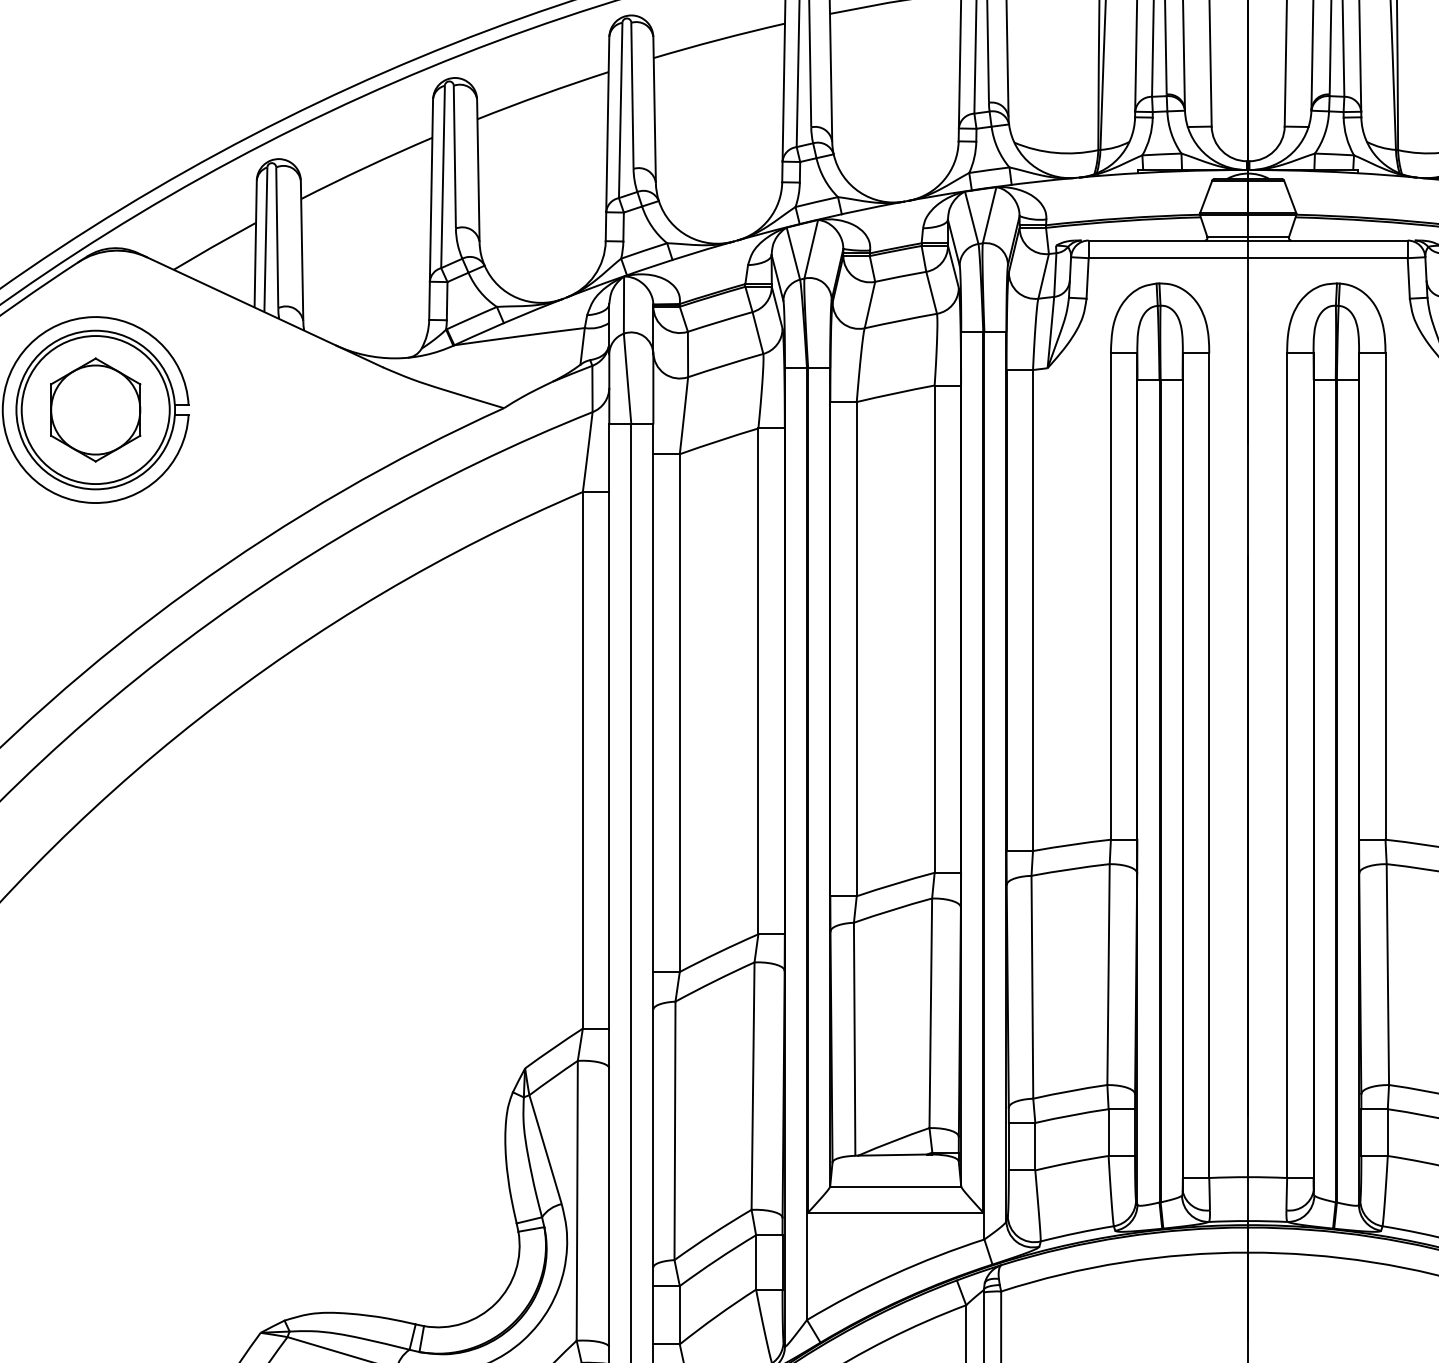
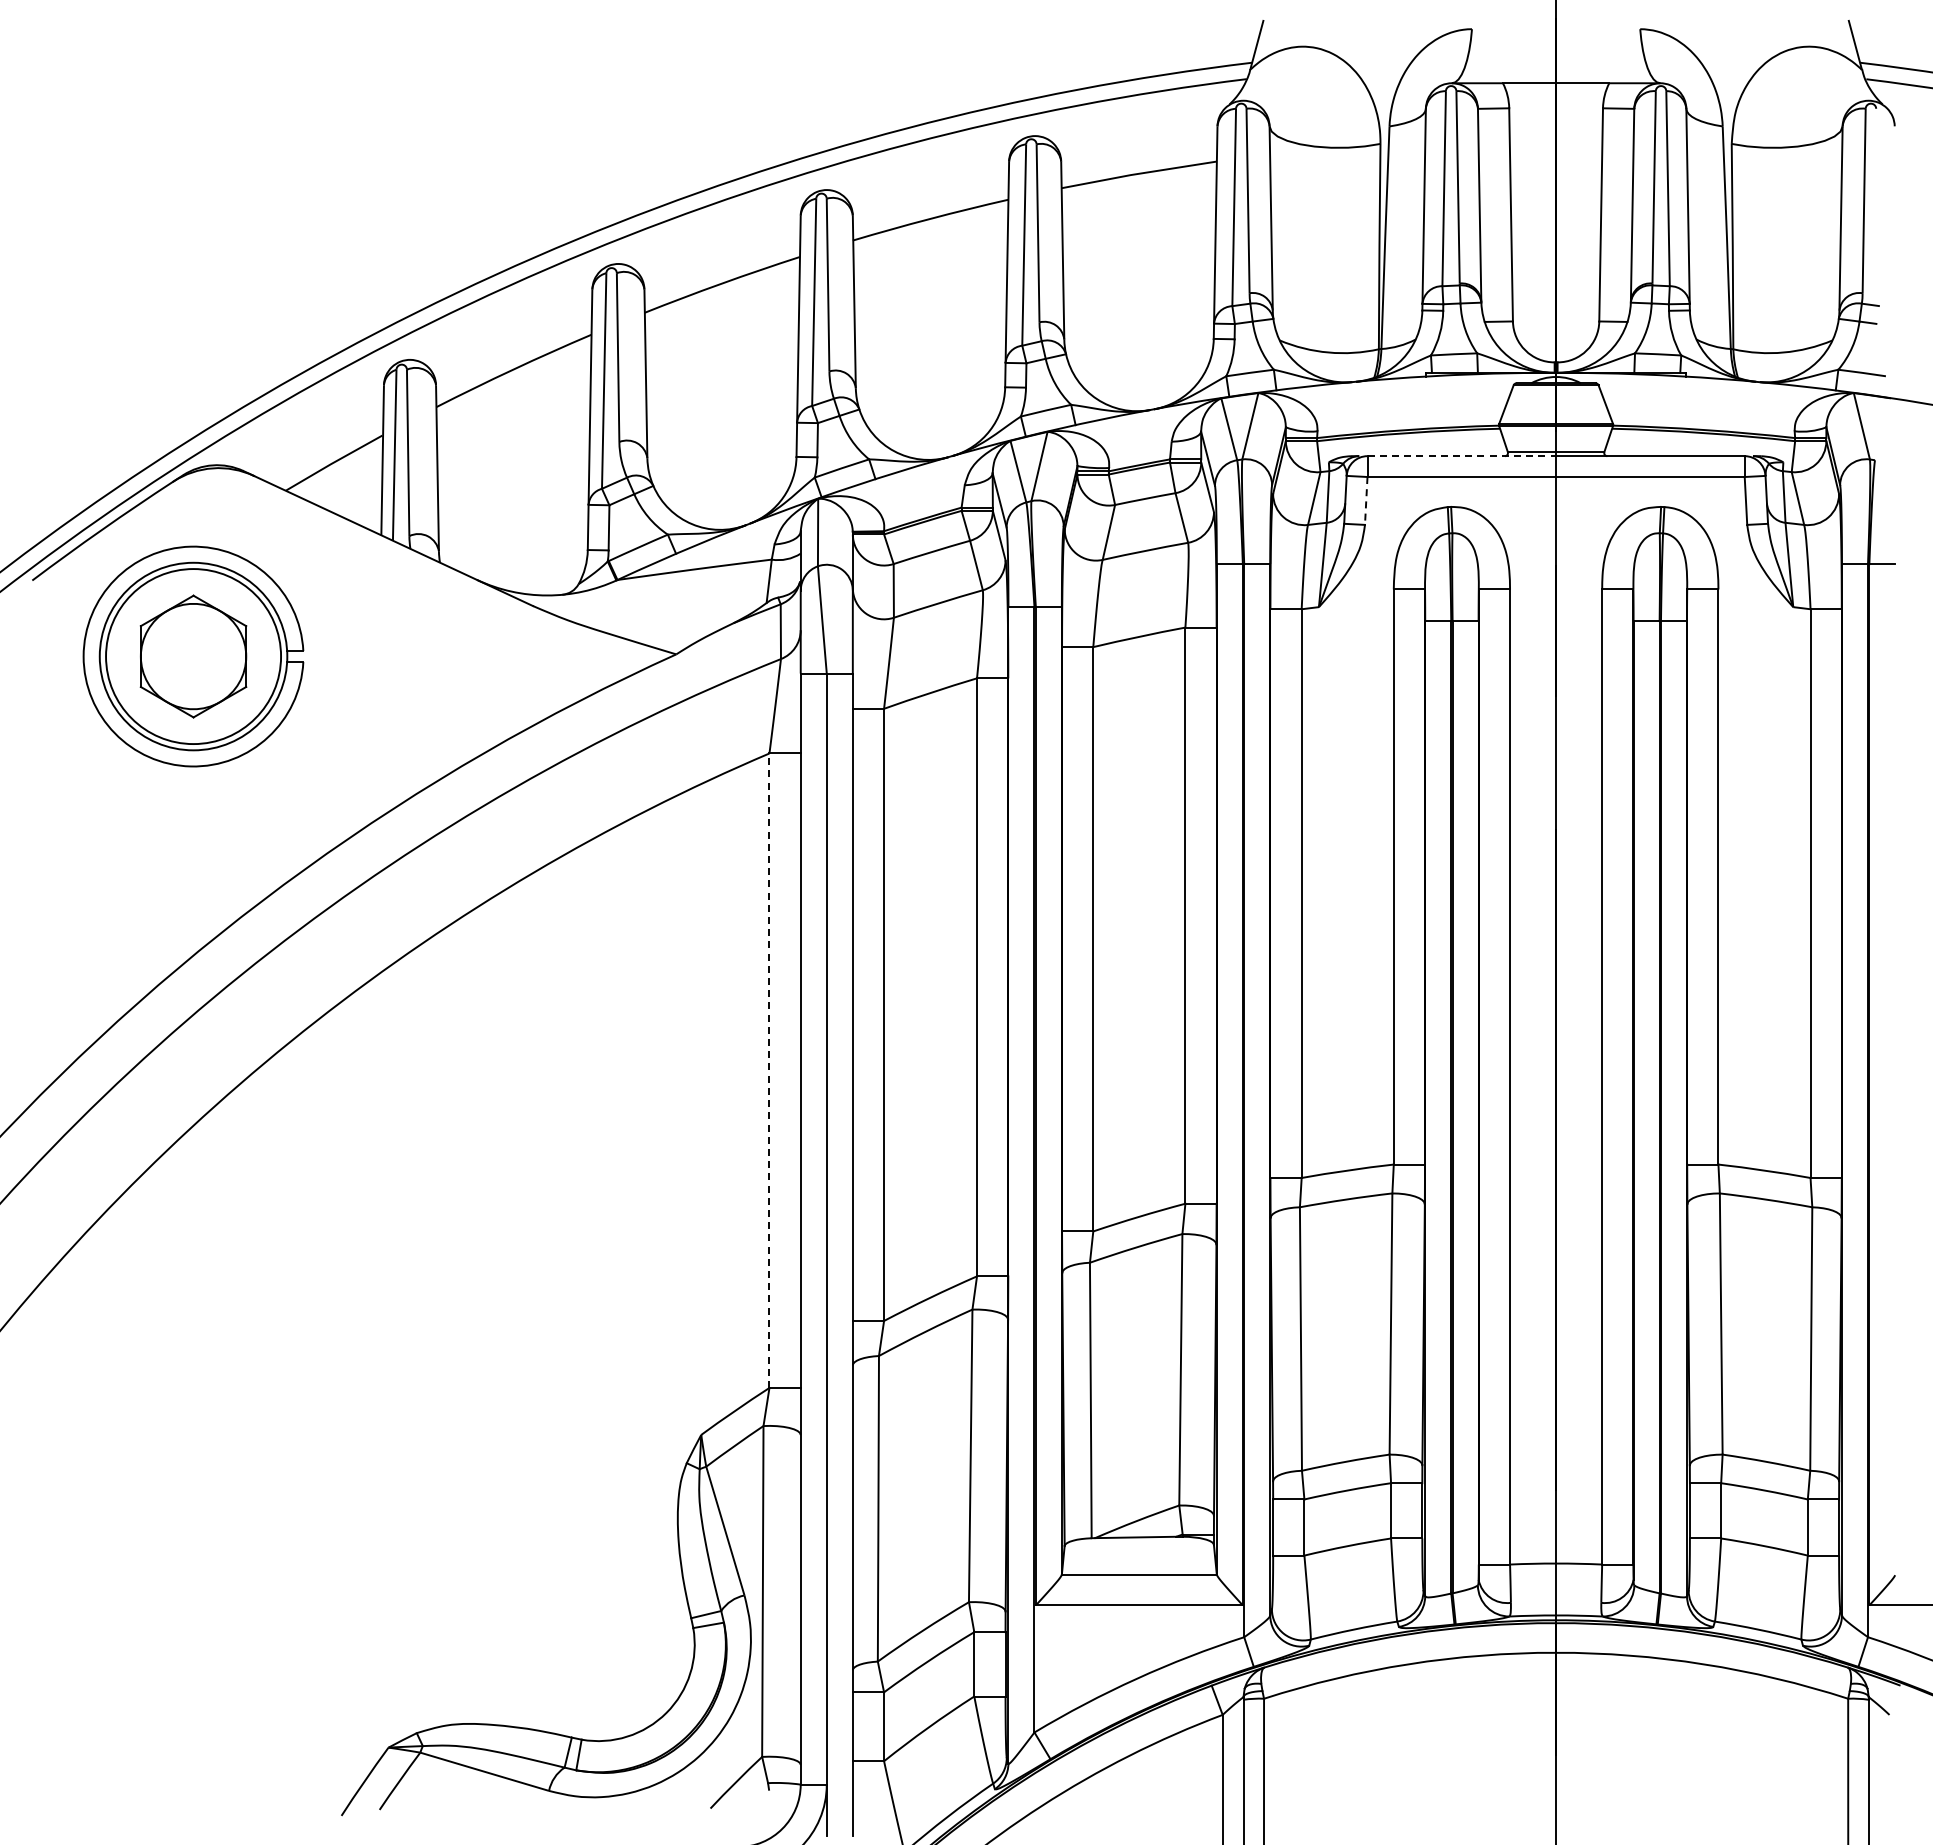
line: (1169, 240) -> (1462, 456), solid -> dashed
line: (1087, 278) -> (1366, 500), solid -> dashed
line: (582, 760) -> (769, 1070), solid -> dashed

